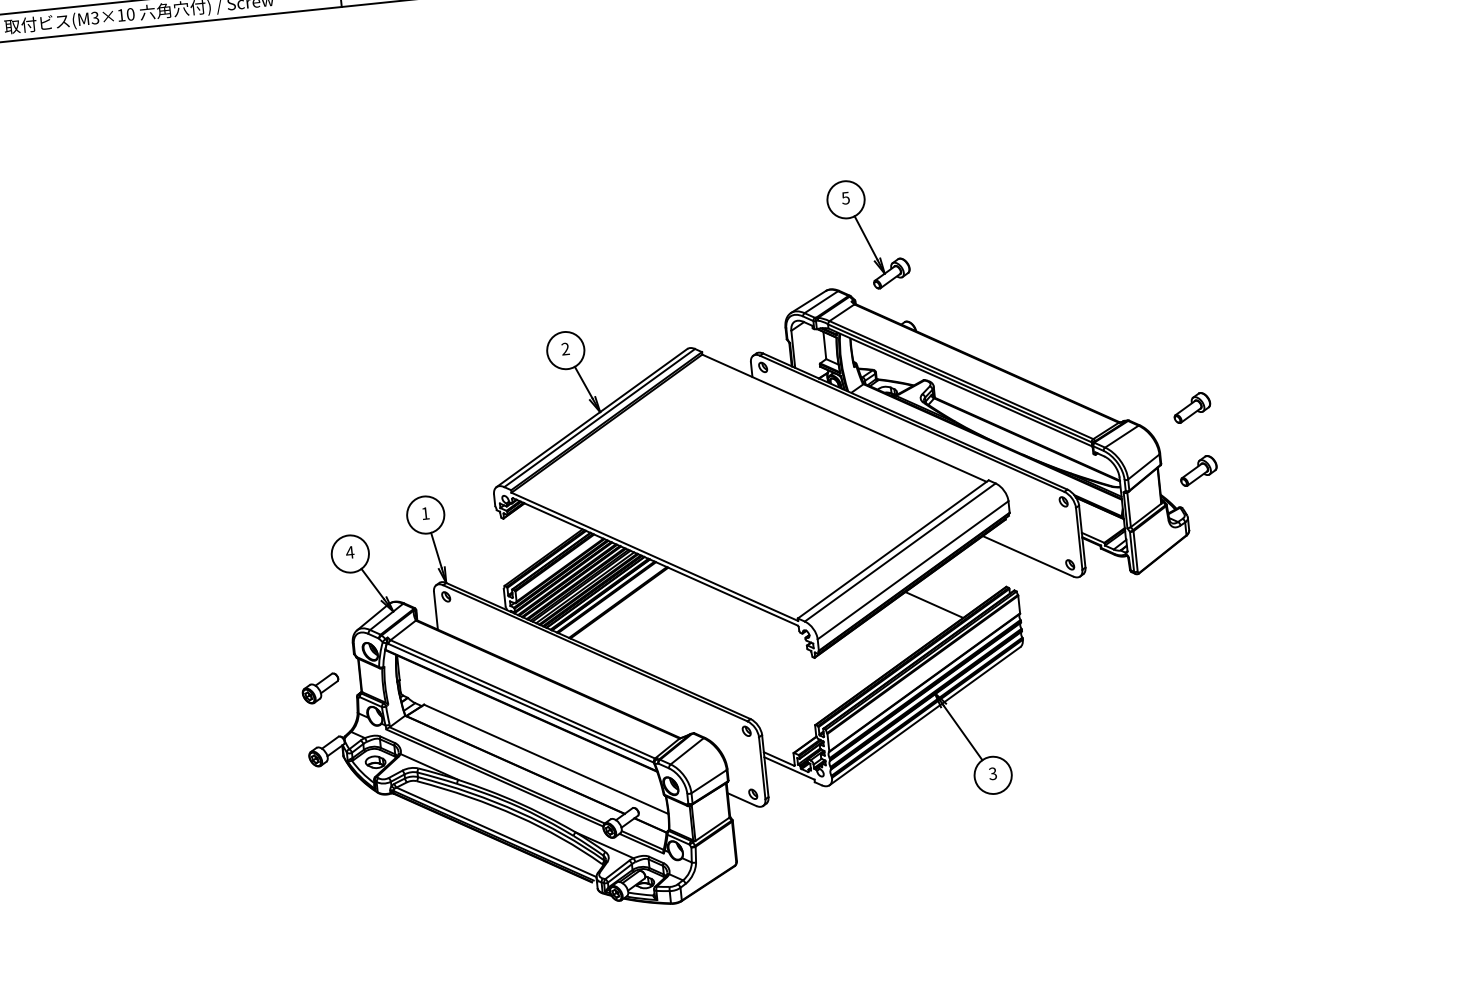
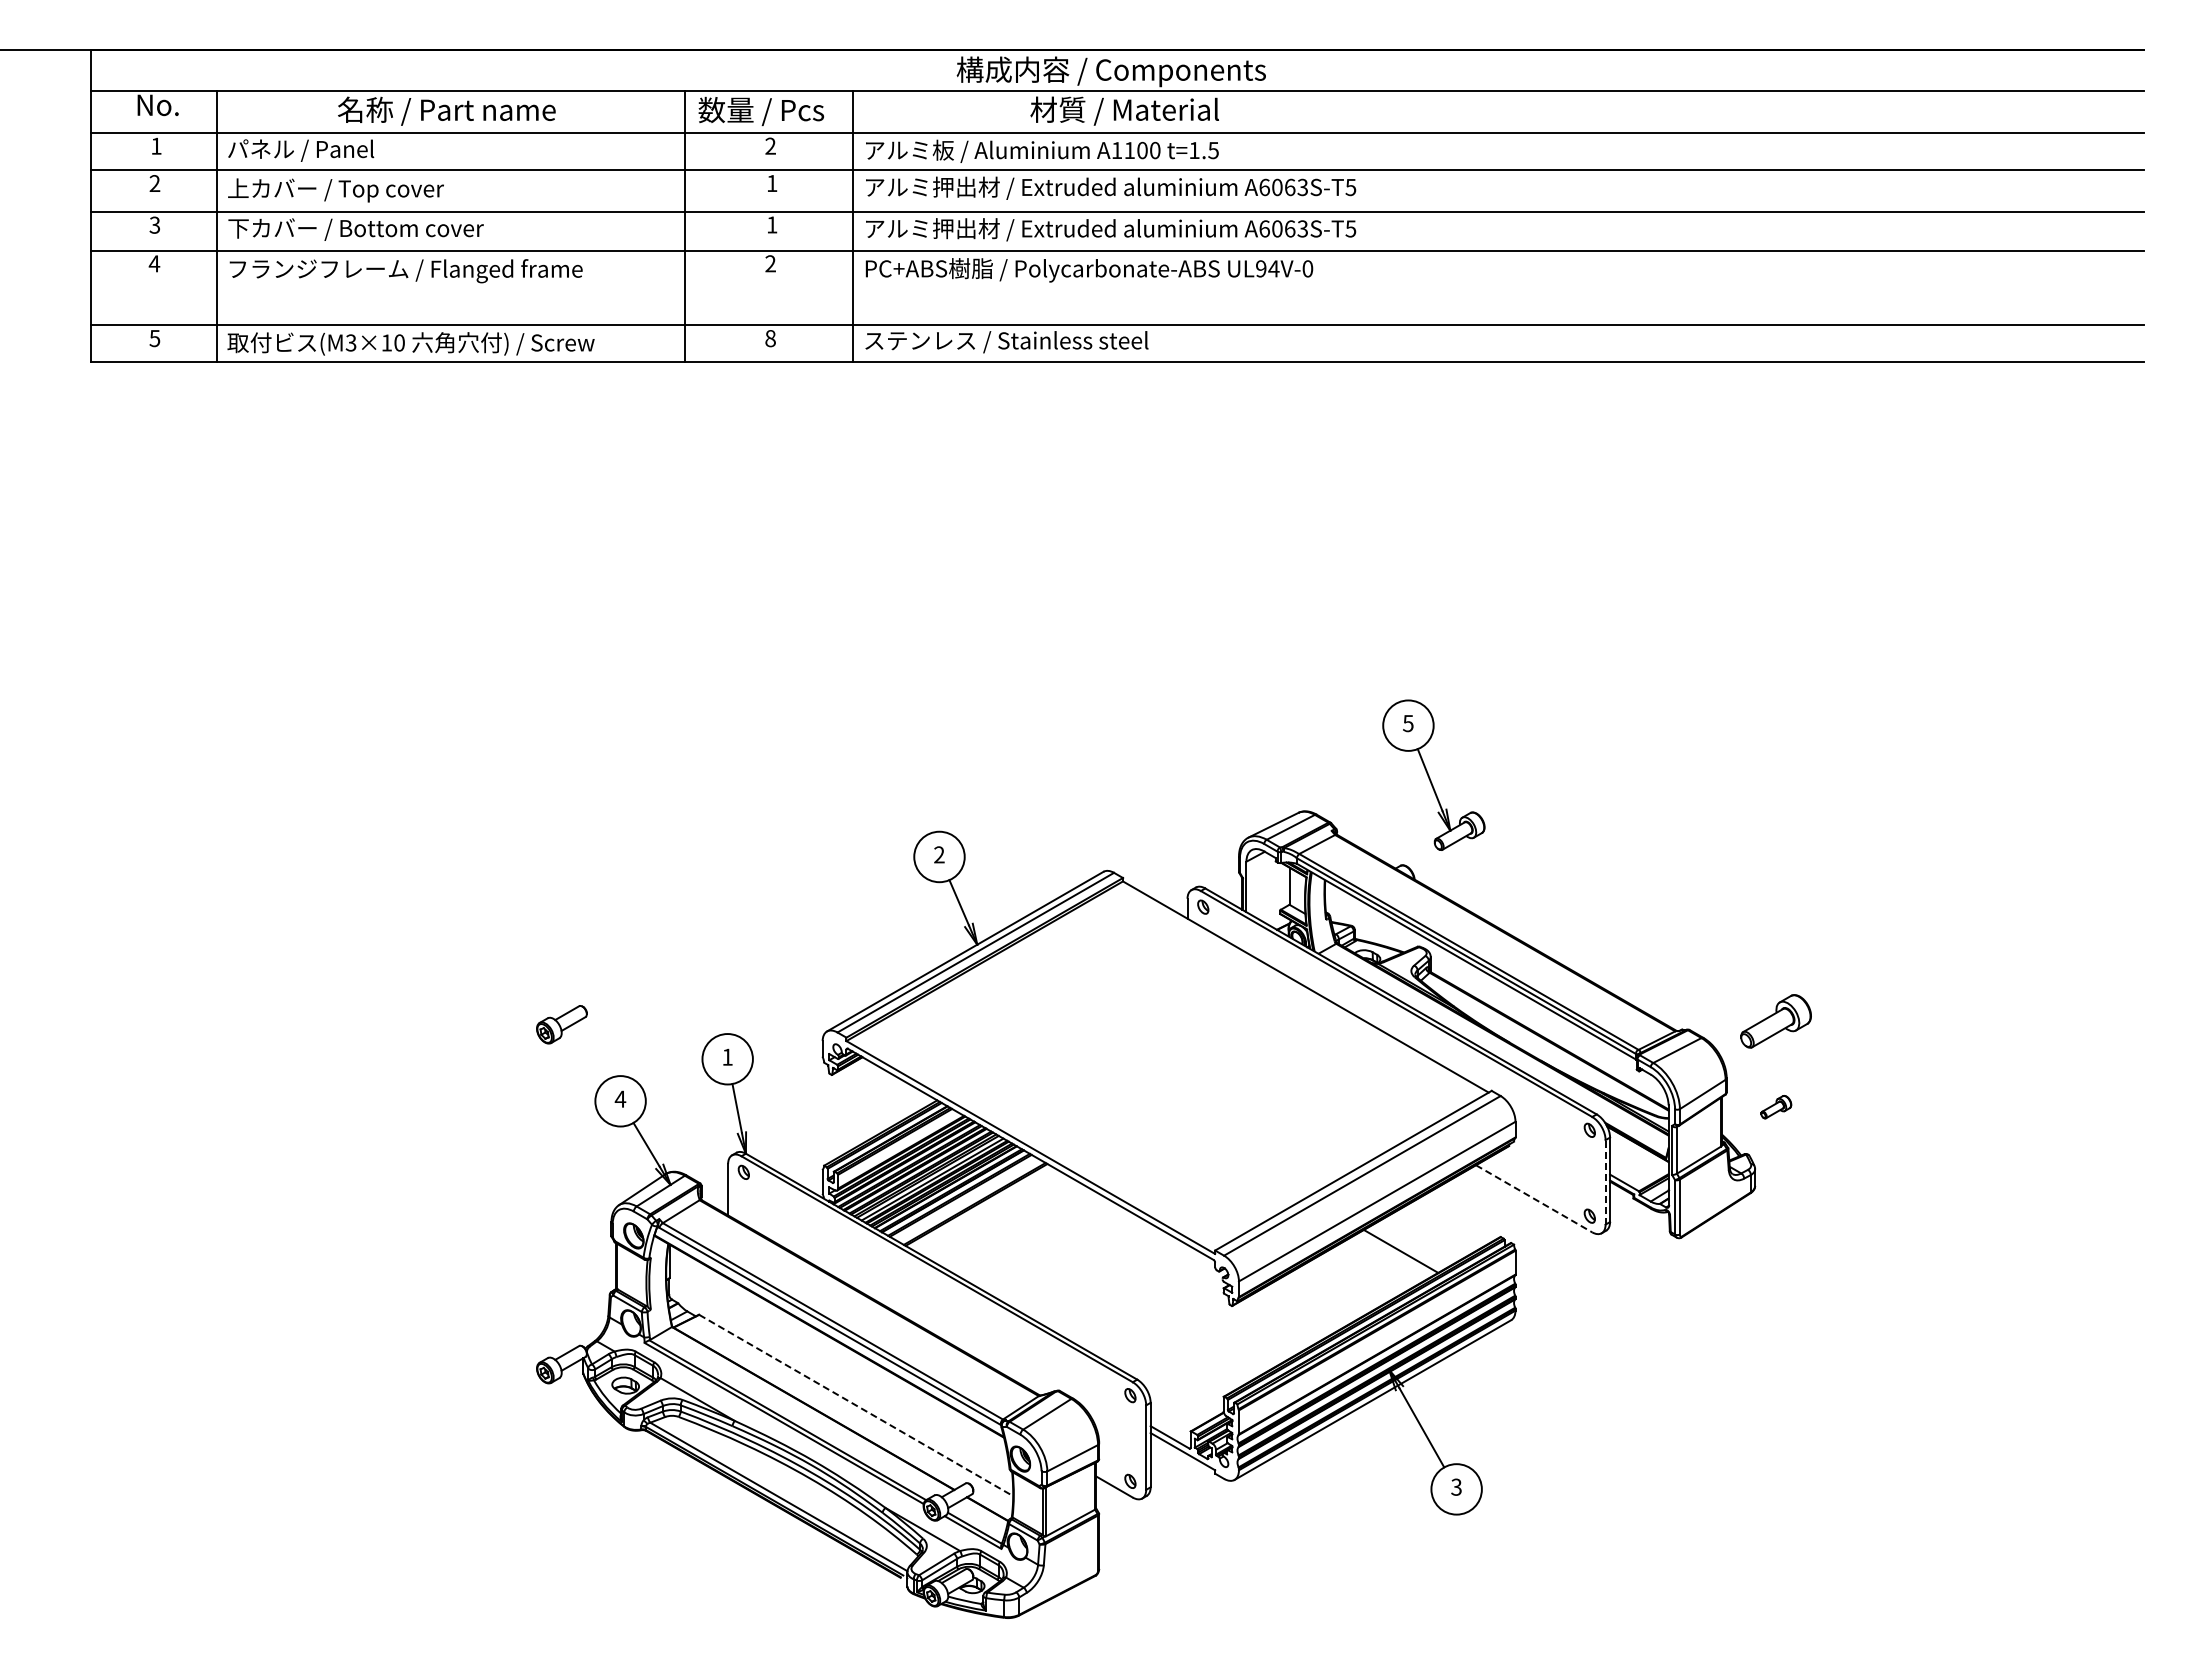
part: (868, 233) -> (1433, 774), moved
part: (1192, 407) -> (1776, 1021), size x1.4
part: (1198, 470) -> (1776, 1106), size x0.6
line: (1079, 538) -> (1605, 1181), solid -> dashed
line: (1028, 556) -> (1534, 1199), solid -> dashed
part: (320, 688) -> (561, 1024), moved
line: (546, 759) -> (856, 1405), solid -> dashed

